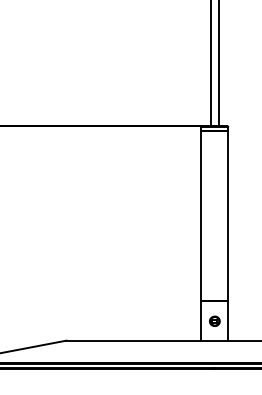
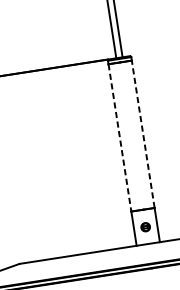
line: (201, 216) -> (120, 138), solid -> dashed
line: (228, 216) -> (143, 134), solid -> dashed

